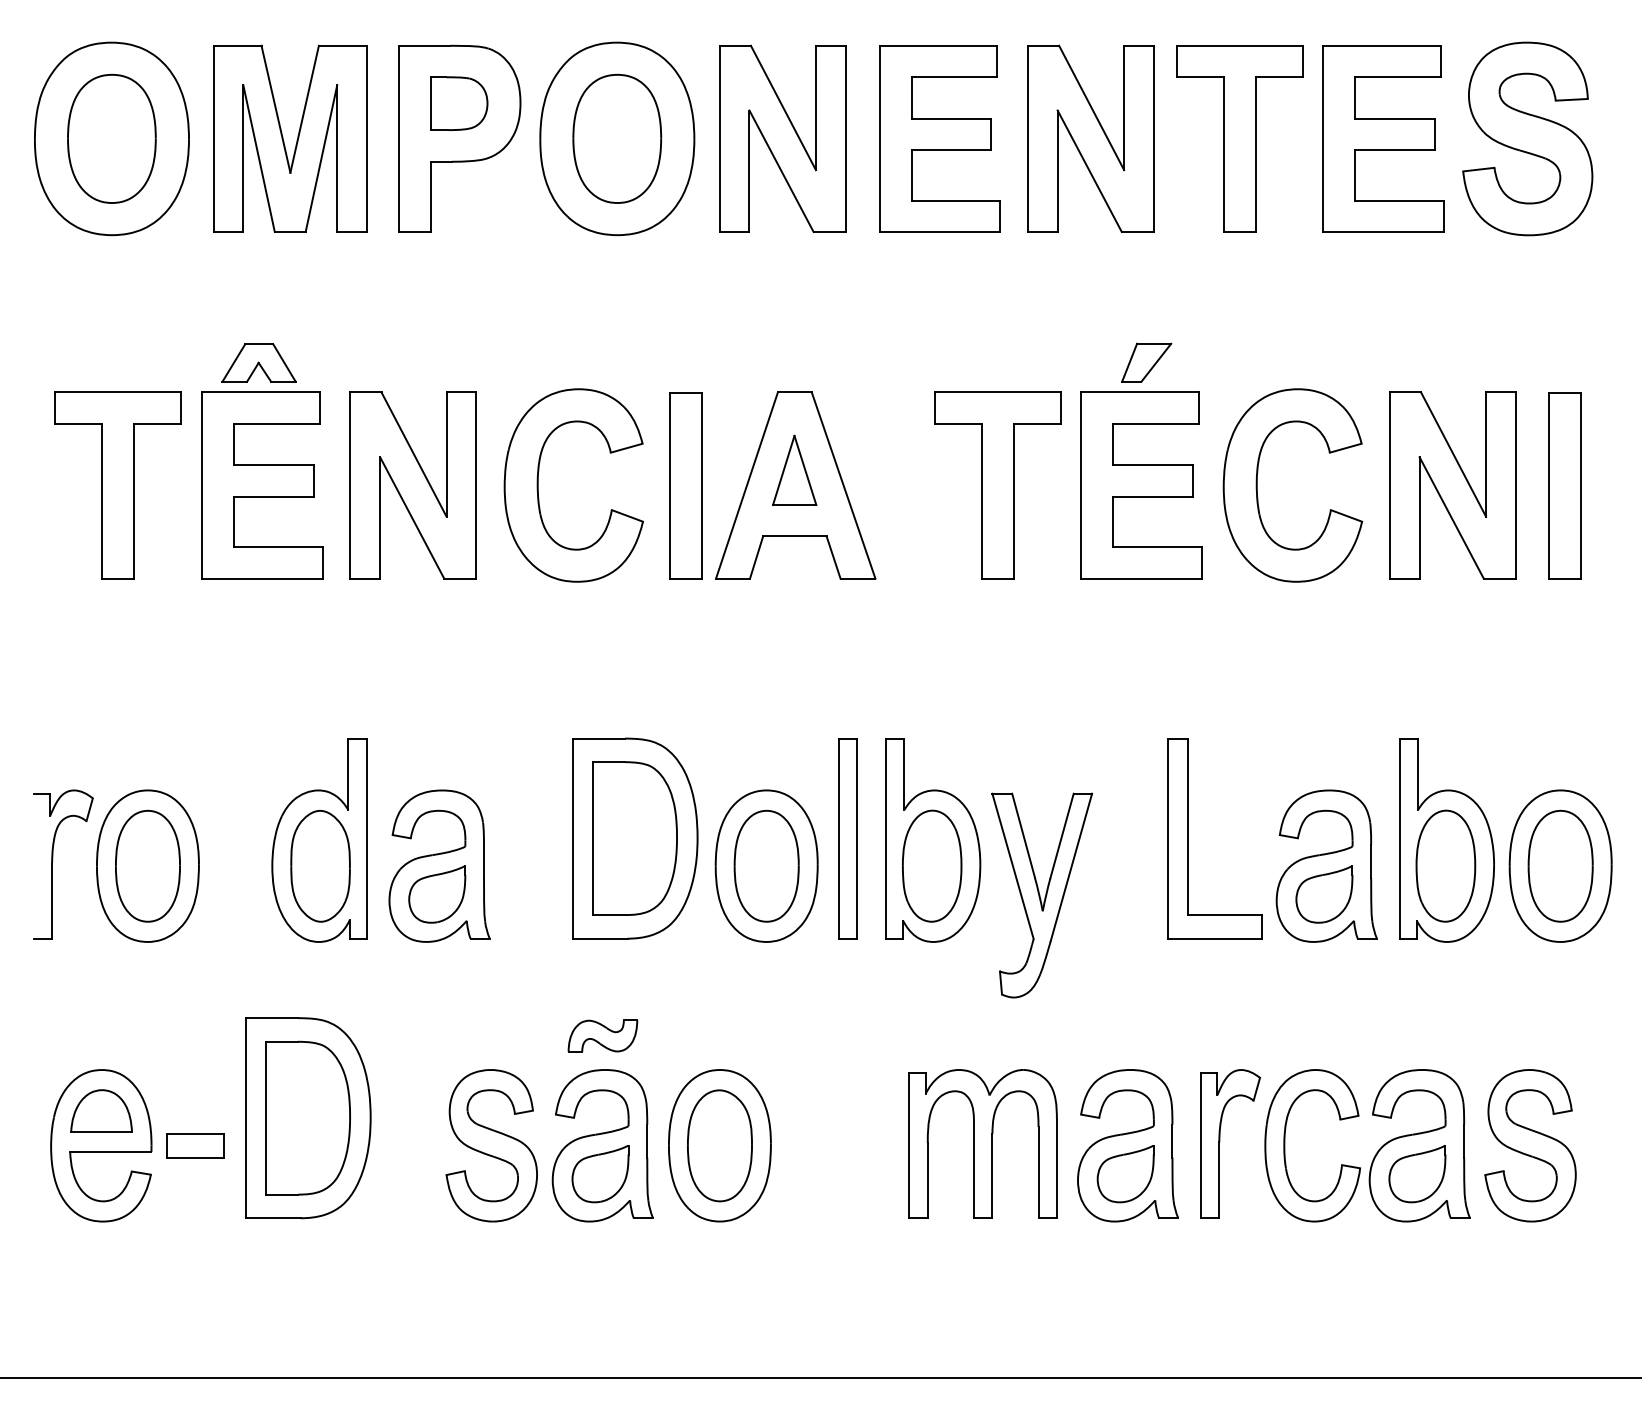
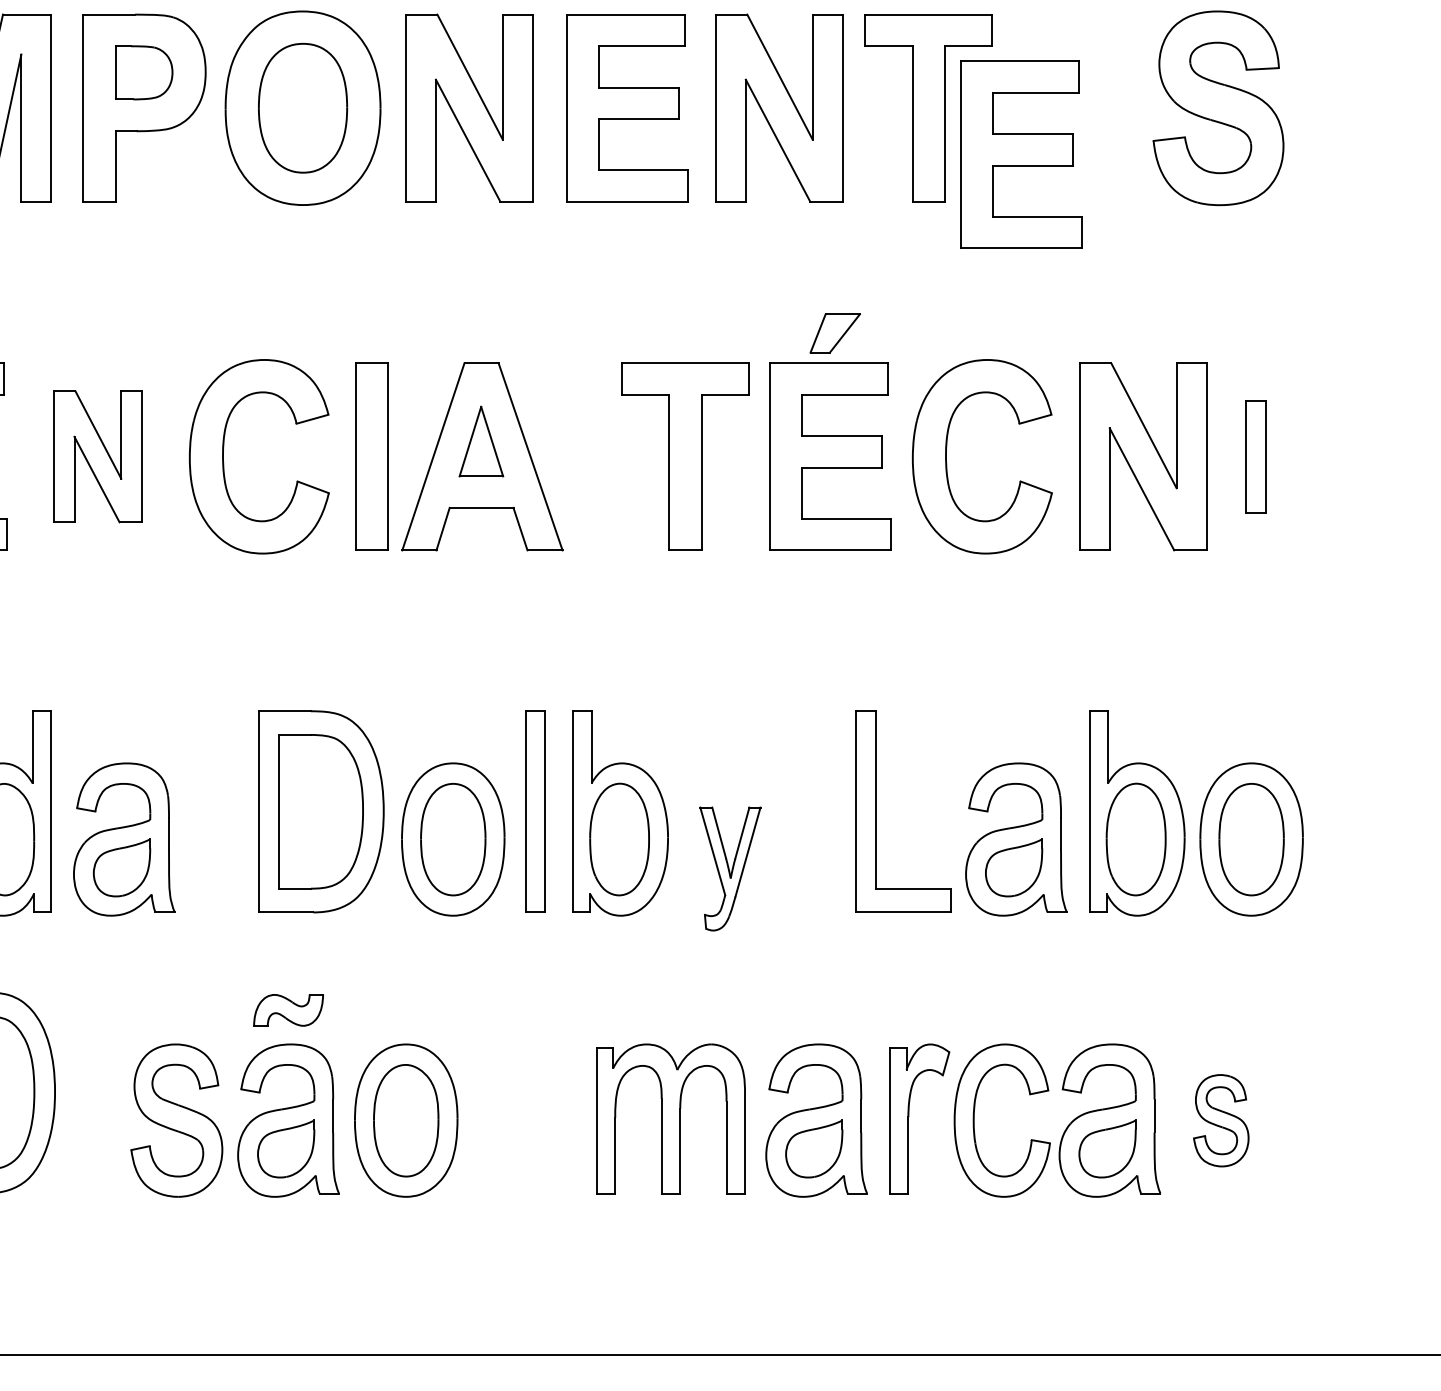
part: (1383, 138) -> (1021, 154), moved
part: (412, 485) -> (97, 456), size x0.7
part: (1564, 485) -> (1255, 456), size x0.6
part: (1042, 895) -> (730, 869), size x0.6
part: (1530, 1145) -> (1221, 1120), size x0.6

